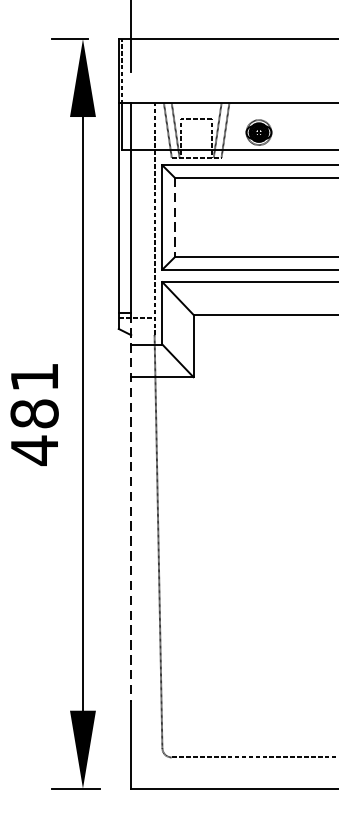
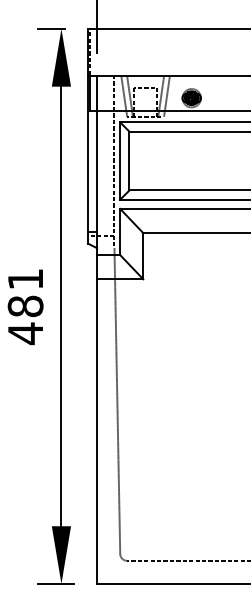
line: (174, 218) -> (129, 161), dashed -> solid
line: (131, 507) -> (97, 375), dashed -> solid

